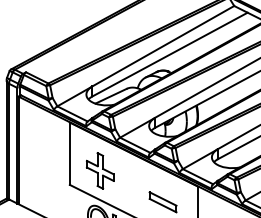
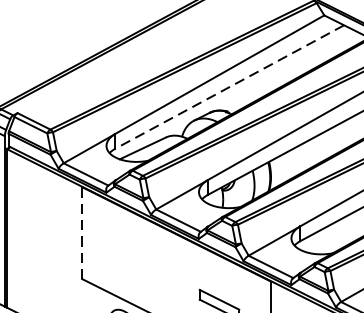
line: (169, 54) -> (228, 86), solid -> dashed
line: (69, 153) -> (81, 232), solid -> dashed
part: (100, 170) -> (127, 257), removed

